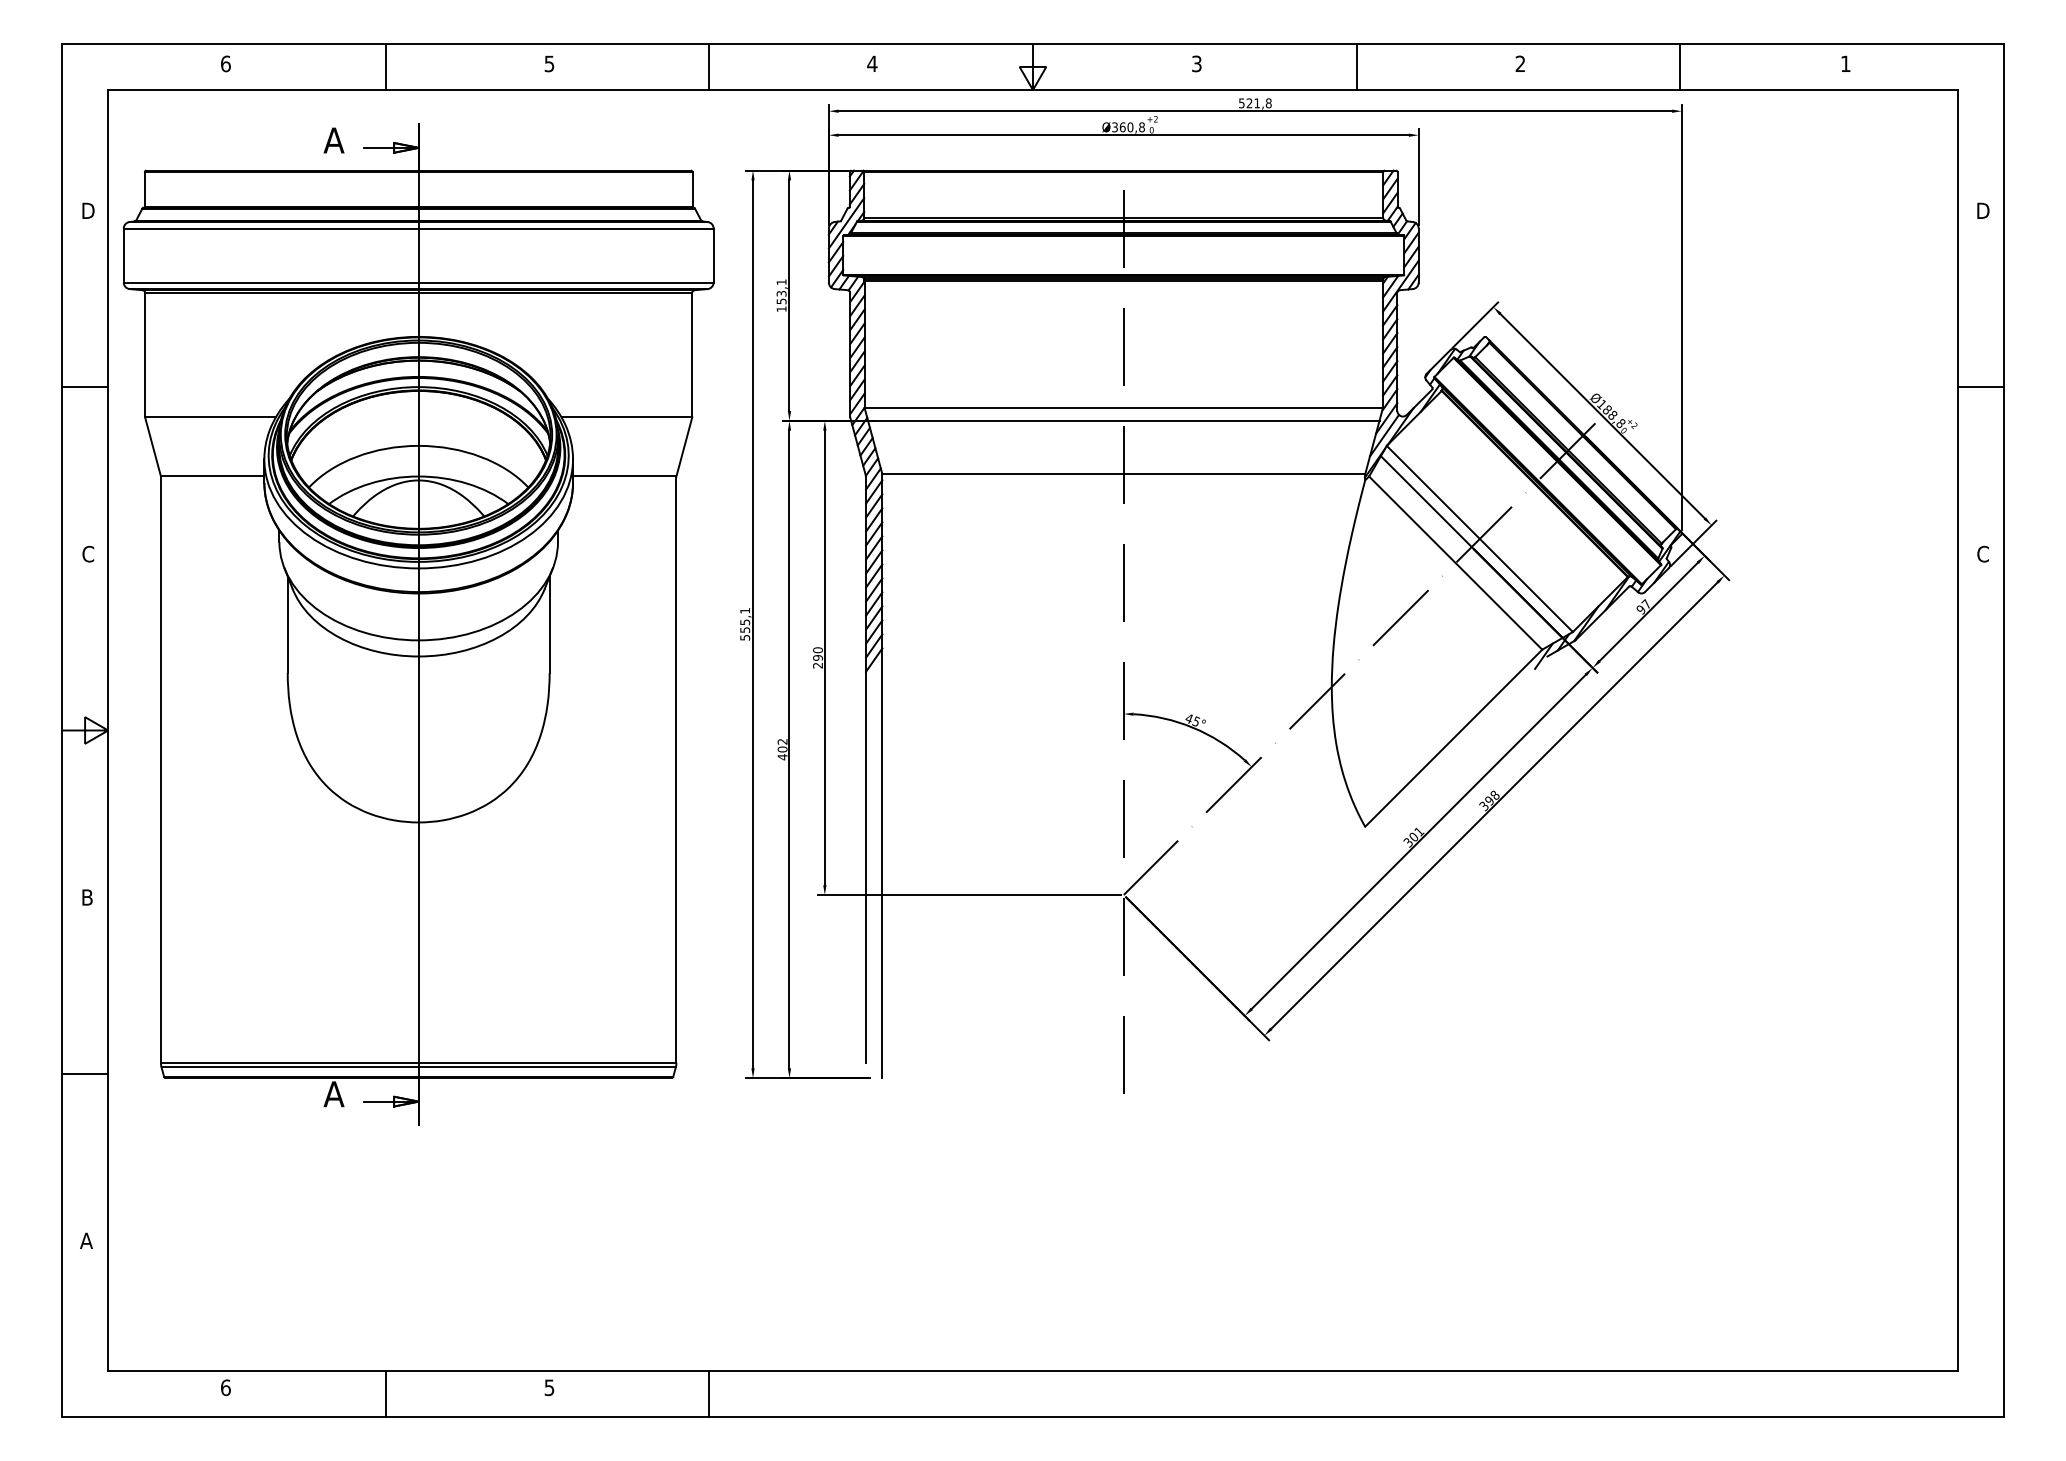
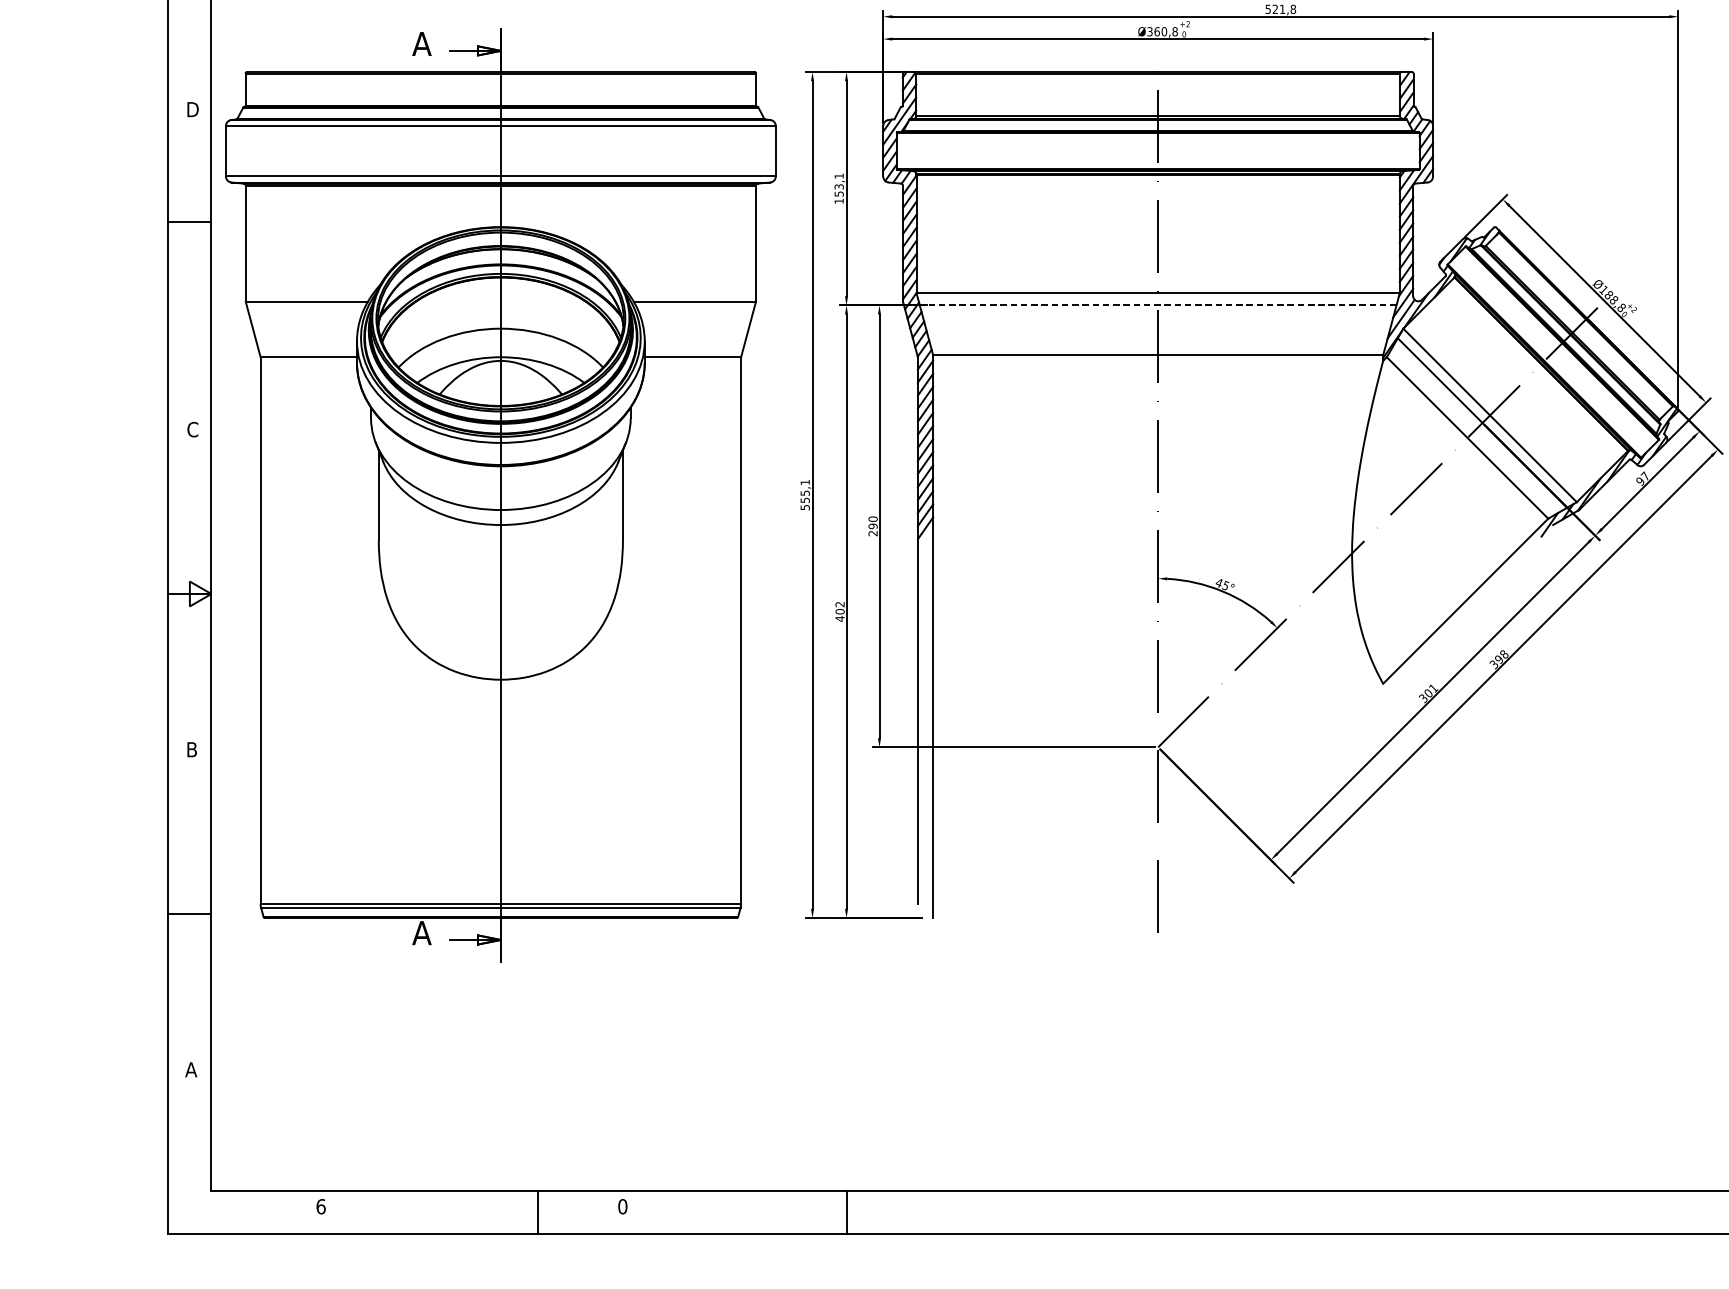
line: (84, 387) -> (189, 222), moved
line: (1123, 420) -> (1157, 305), solid -> dashed
text: (549, 1387) -> (622, 1206), 5 -> 0
line: (385, 1393) -> (537, 1212), moved
line: (709, 1393) -> (847, 1212), moved

